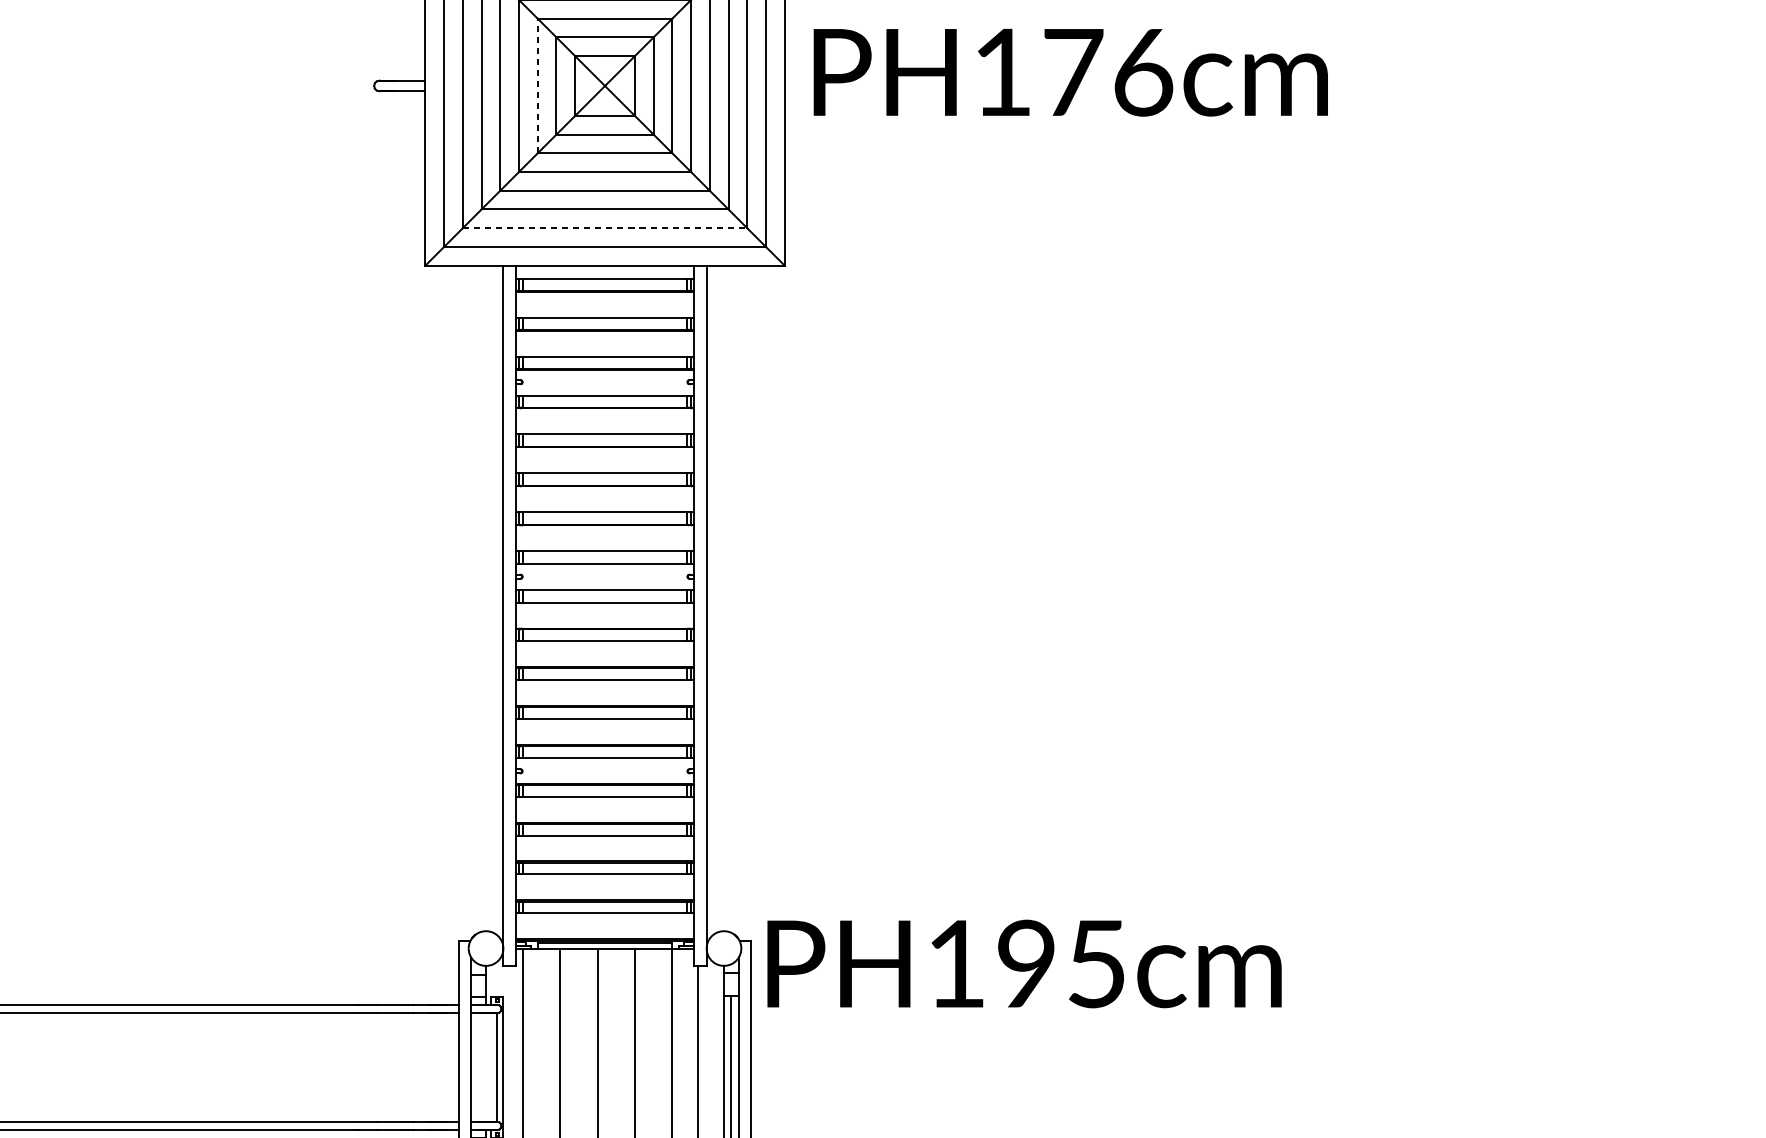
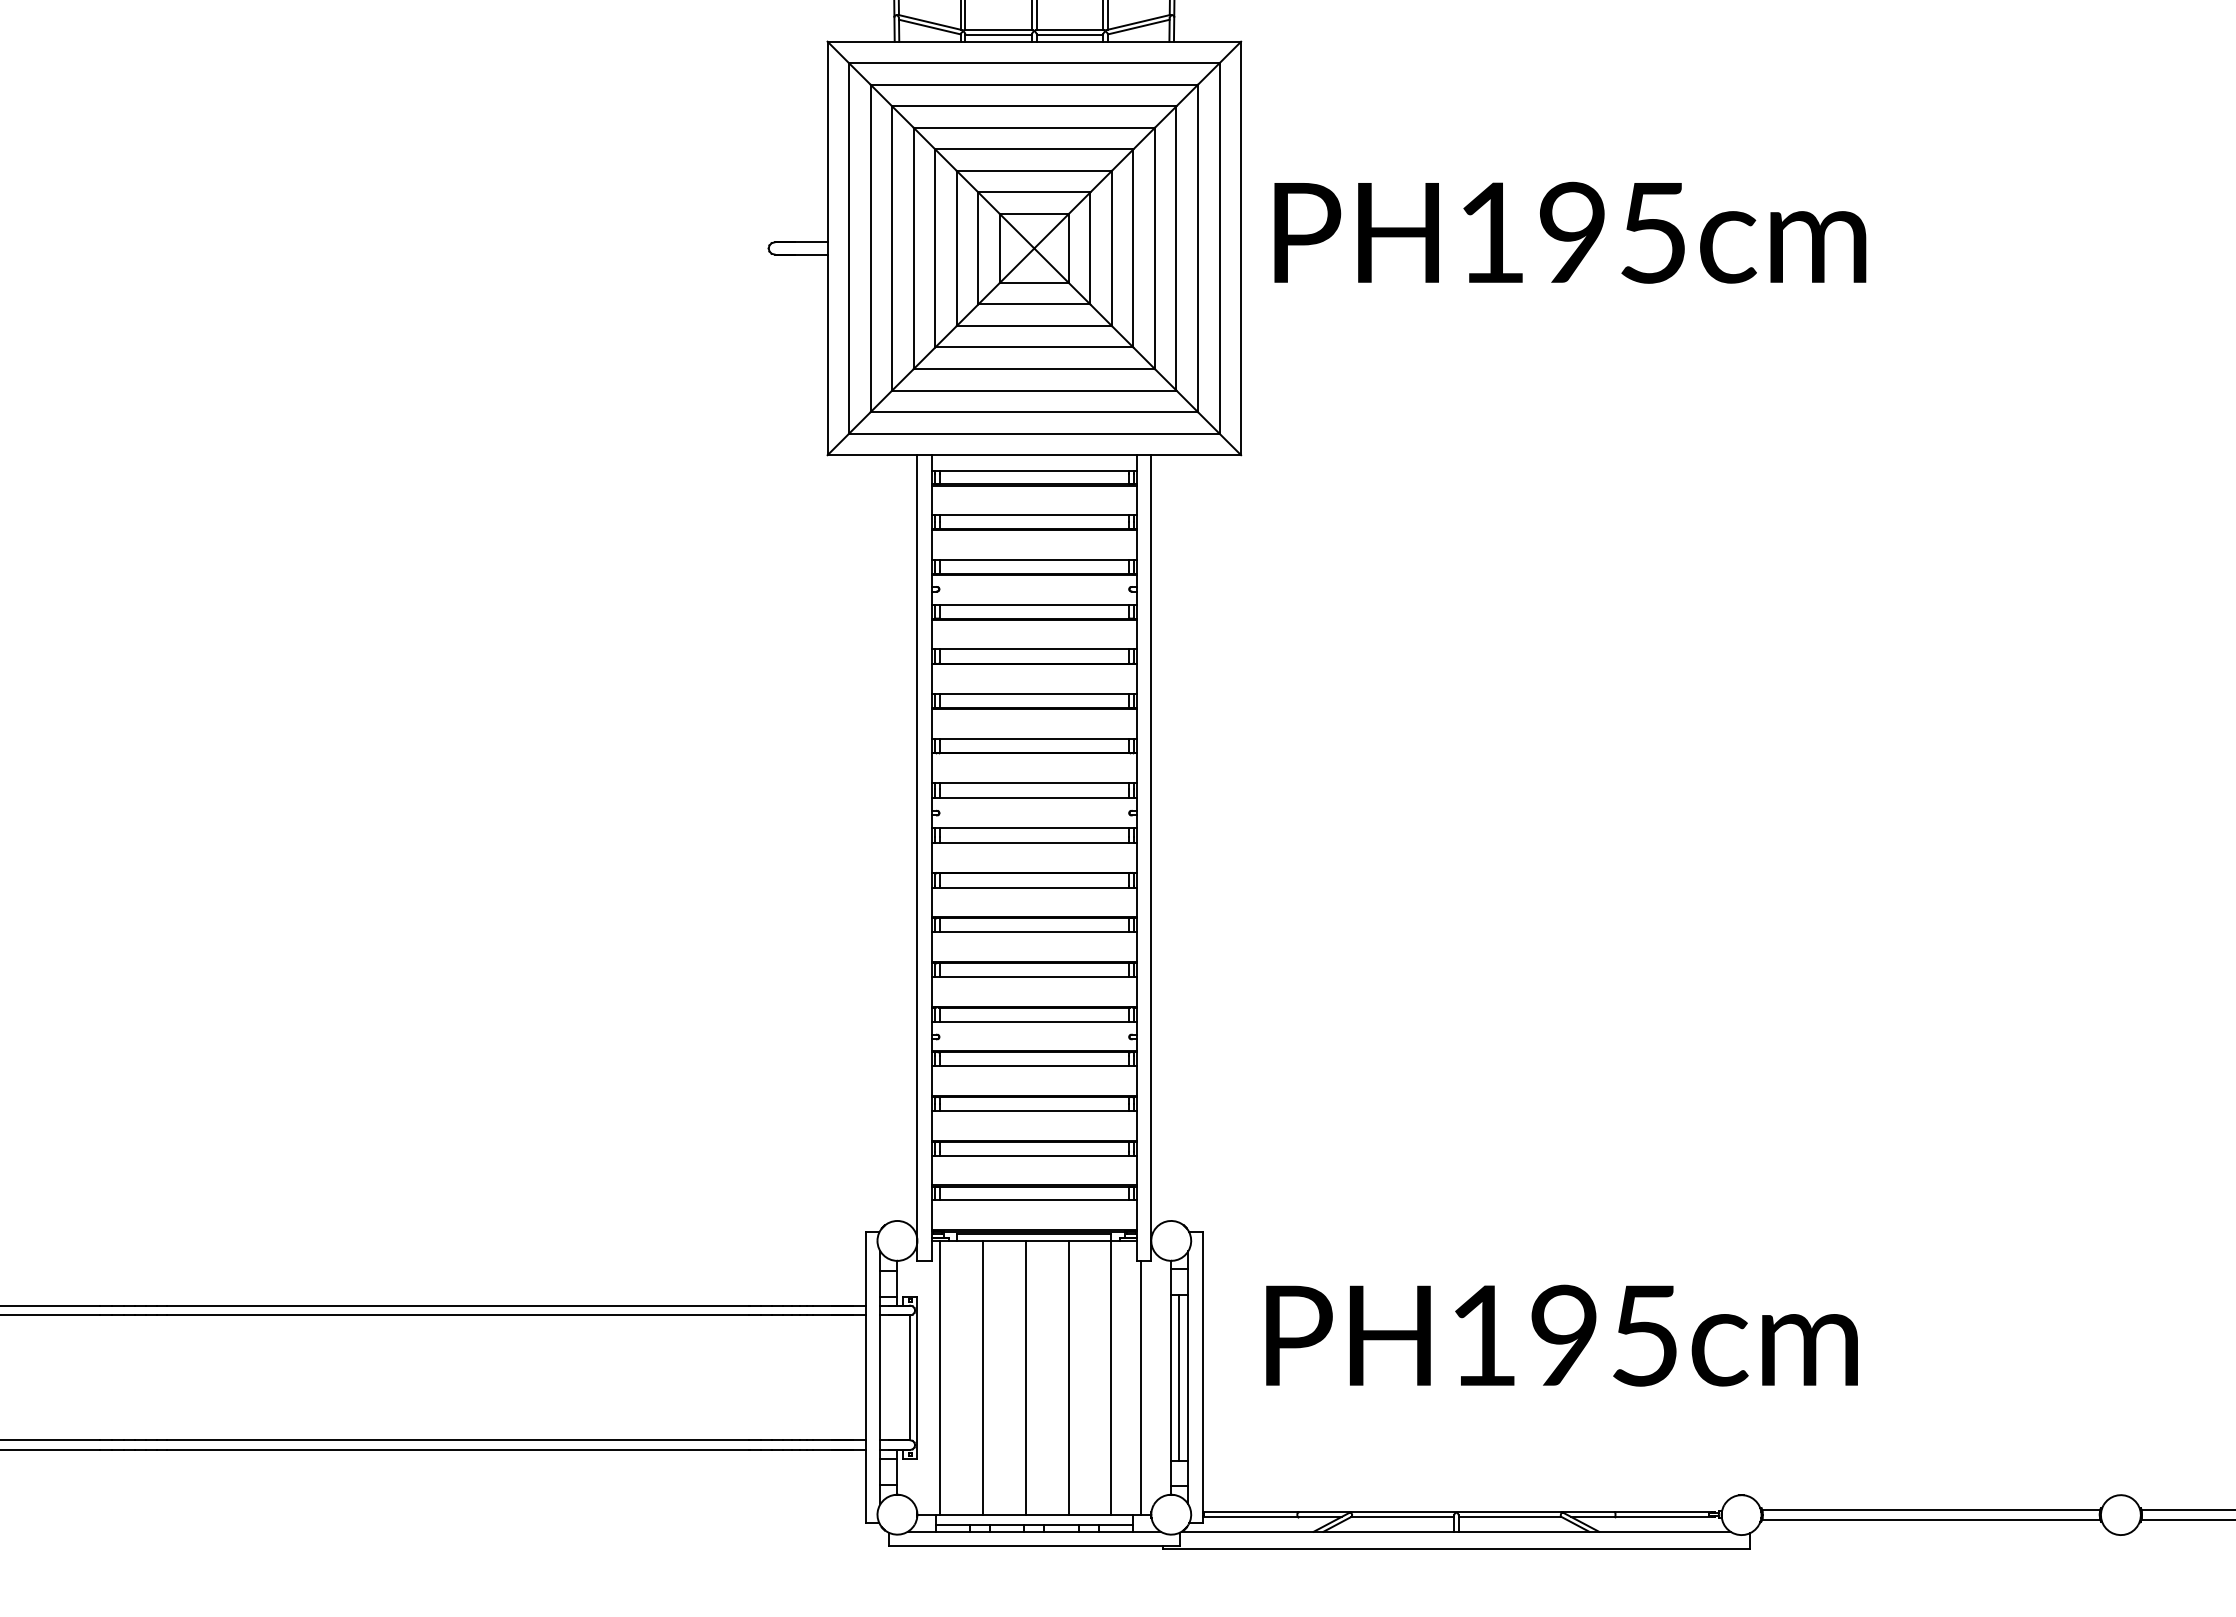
text: (1109, 72) -> (1614, 232), PH176cm -> PH195cm
line: (537, 86) -> (956, 248), dashed -> solid
line: (605, 228) -> (1034, 412), dashed -> solid
text: (1024, 963) -> (1561, 1335), moved

